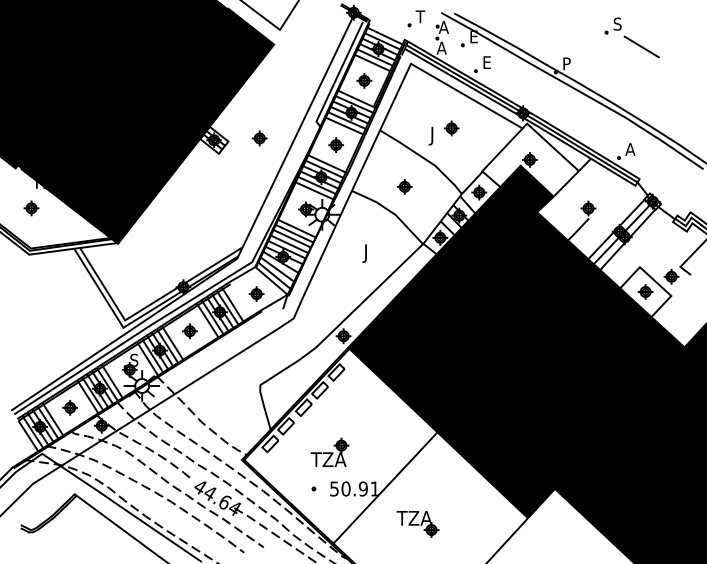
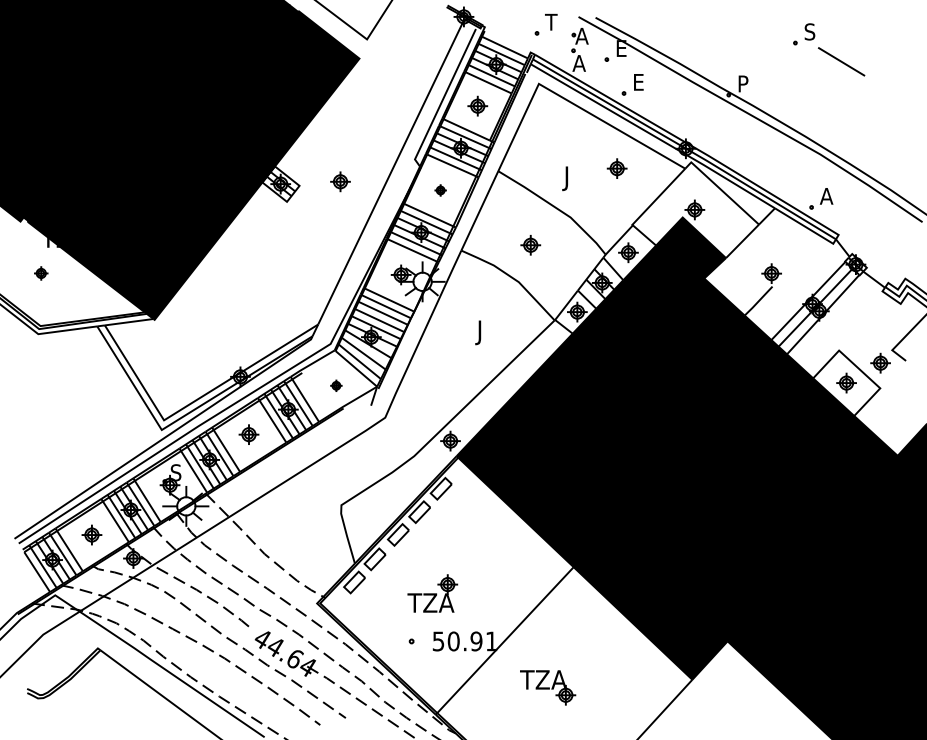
part: (451, 128) -> (616, 168), moved
part: (335, 144) -> (439, 189), size x0.6
part: (31, 208) -> (41, 273), size x0.7
part: (256, 293) -> (336, 385), size x0.6

